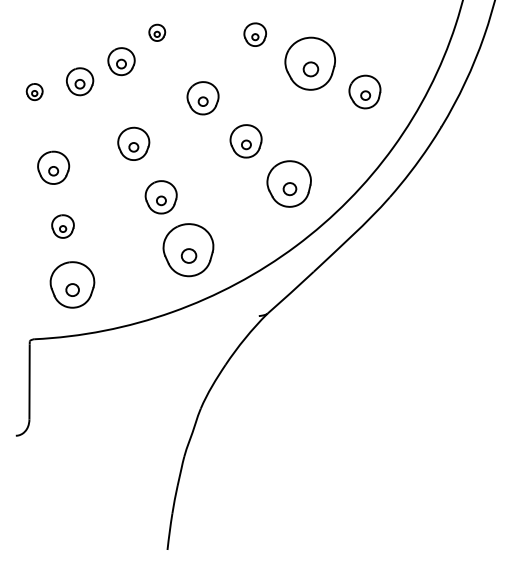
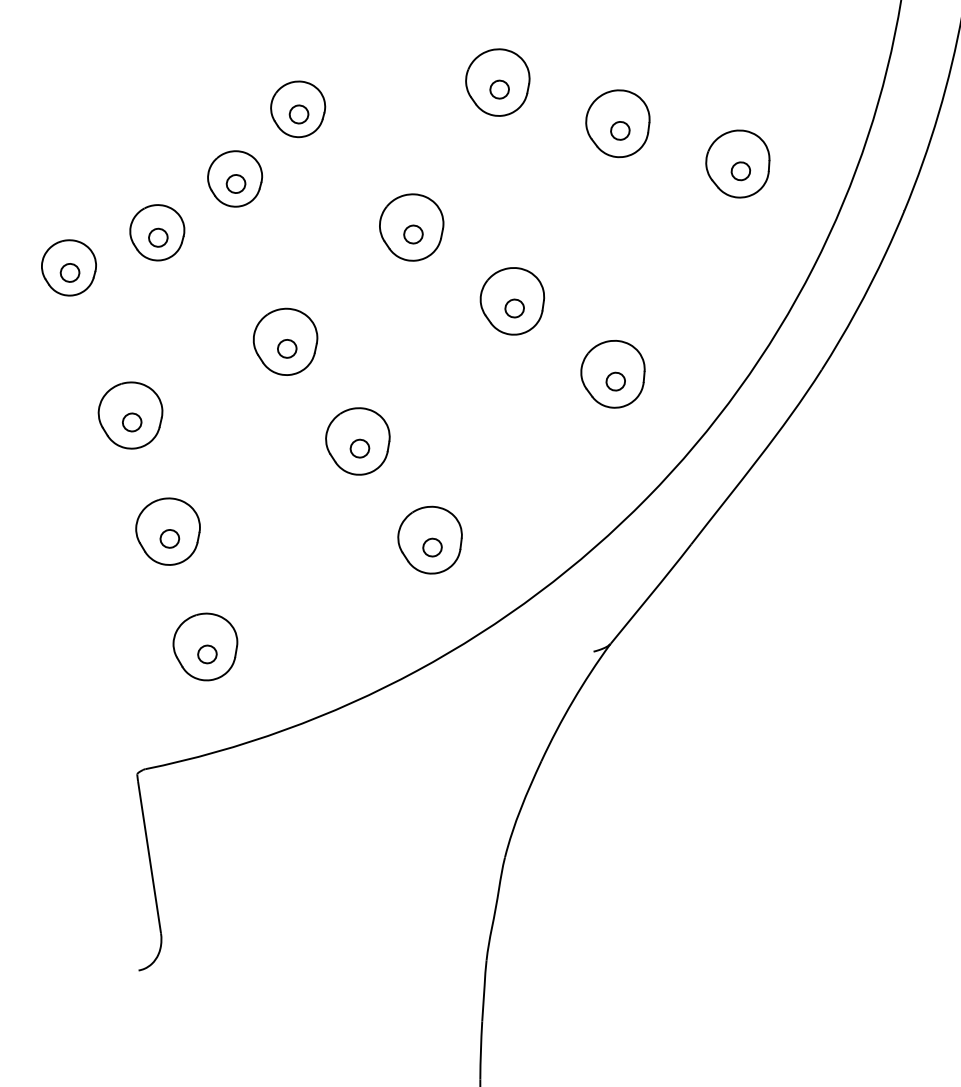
part: (157, 32) -> (299, 108), size x1.67
part: (254, 34) -> (496, 82), size x1.43
part: (309, 63) -> (616, 123), size x0.62
part: (34, 91) -> (68, 266), size x1.67
part: (288, 183) -> (612, 373), size x0.71
part: (62, 226) -> (167, 531), size x1.43
part: (188, 250) -> (430, 540), size x0.62
part: (72, 284) -> (205, 646), size x0.71

